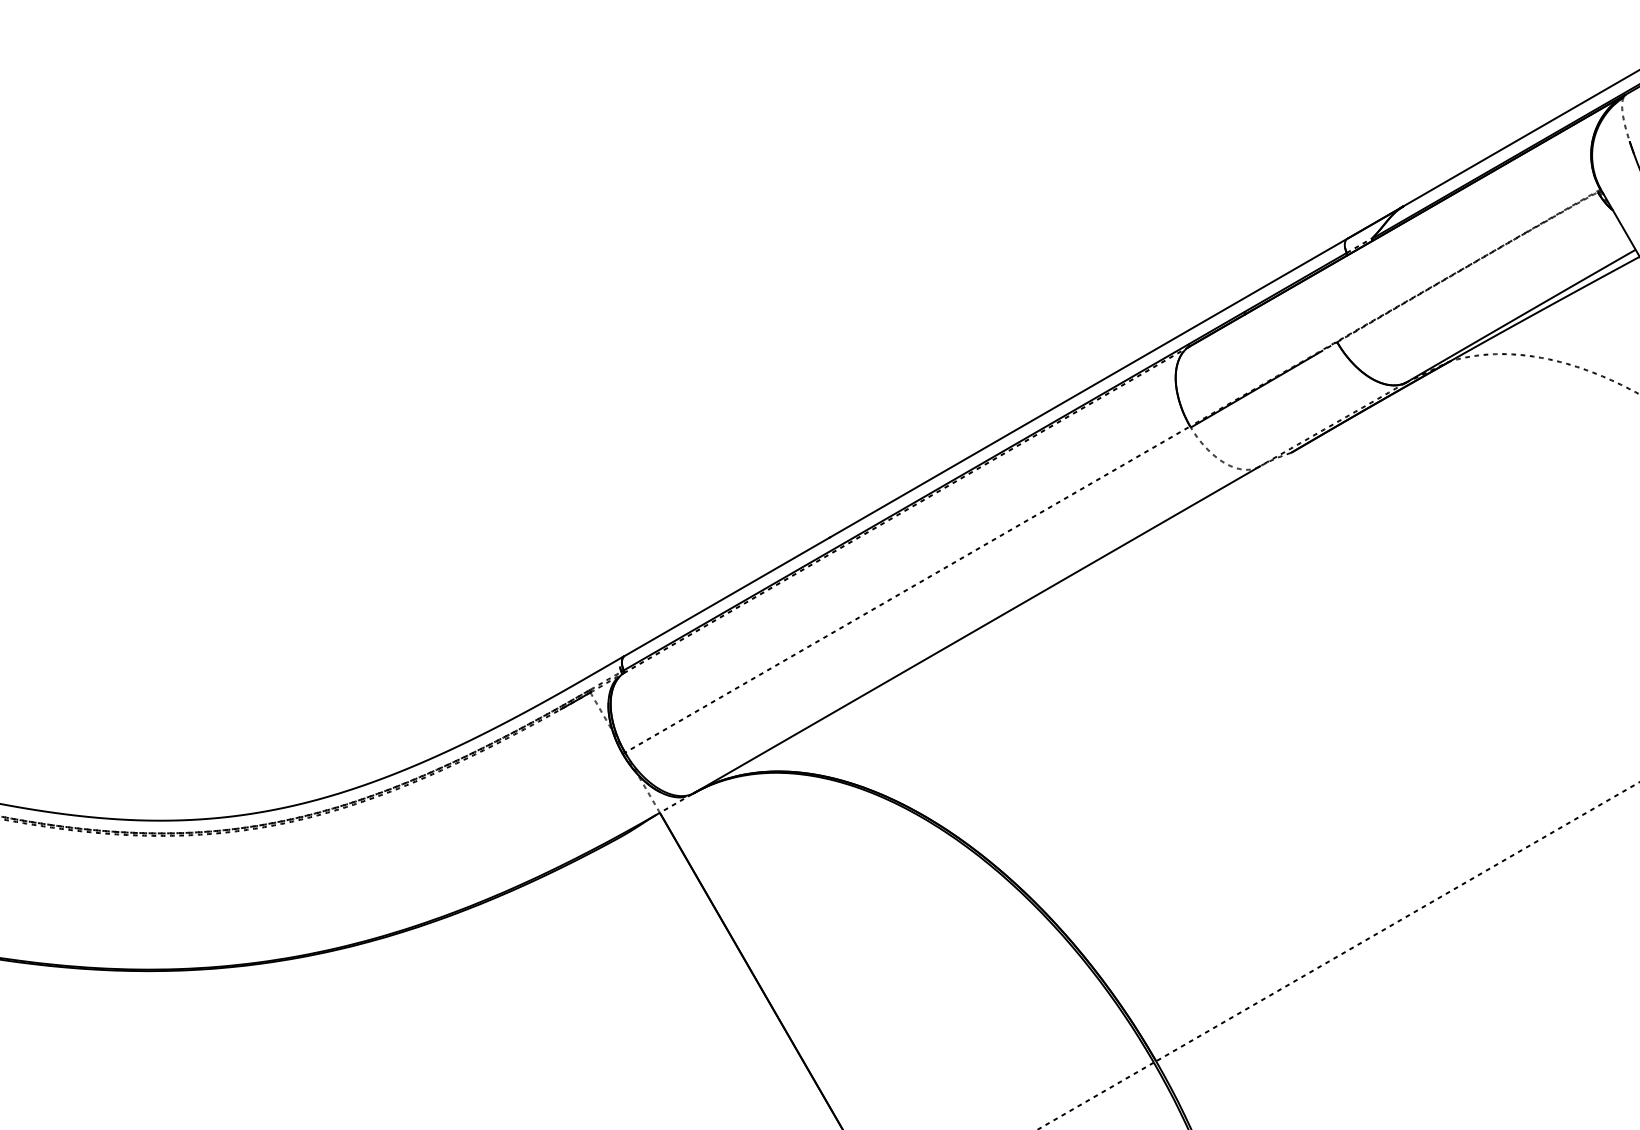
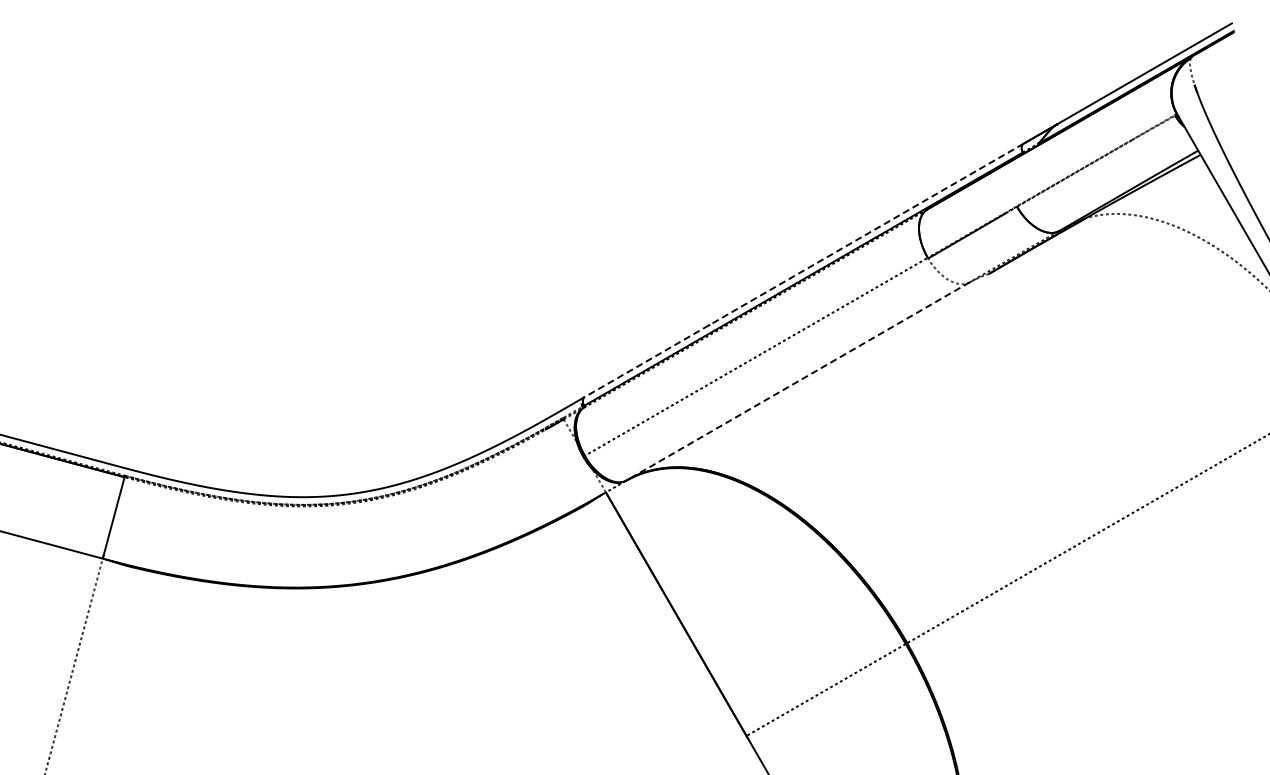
line: (985, 447) -> (803, 270), solid -> dashed
line: (975, 630) -> (797, 381), solid -> dashed

